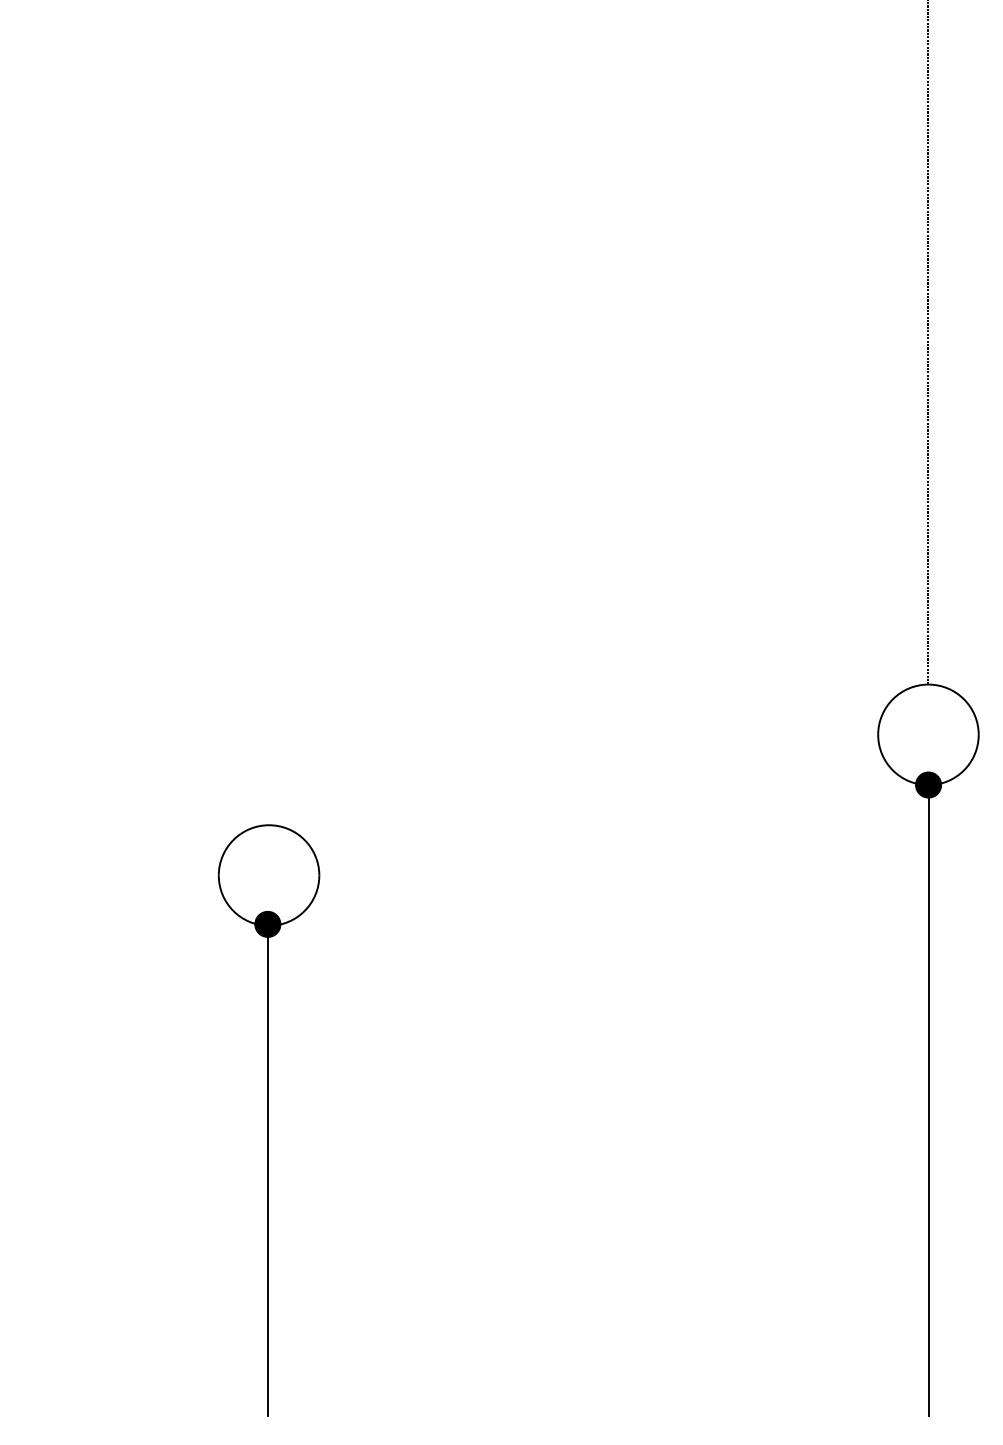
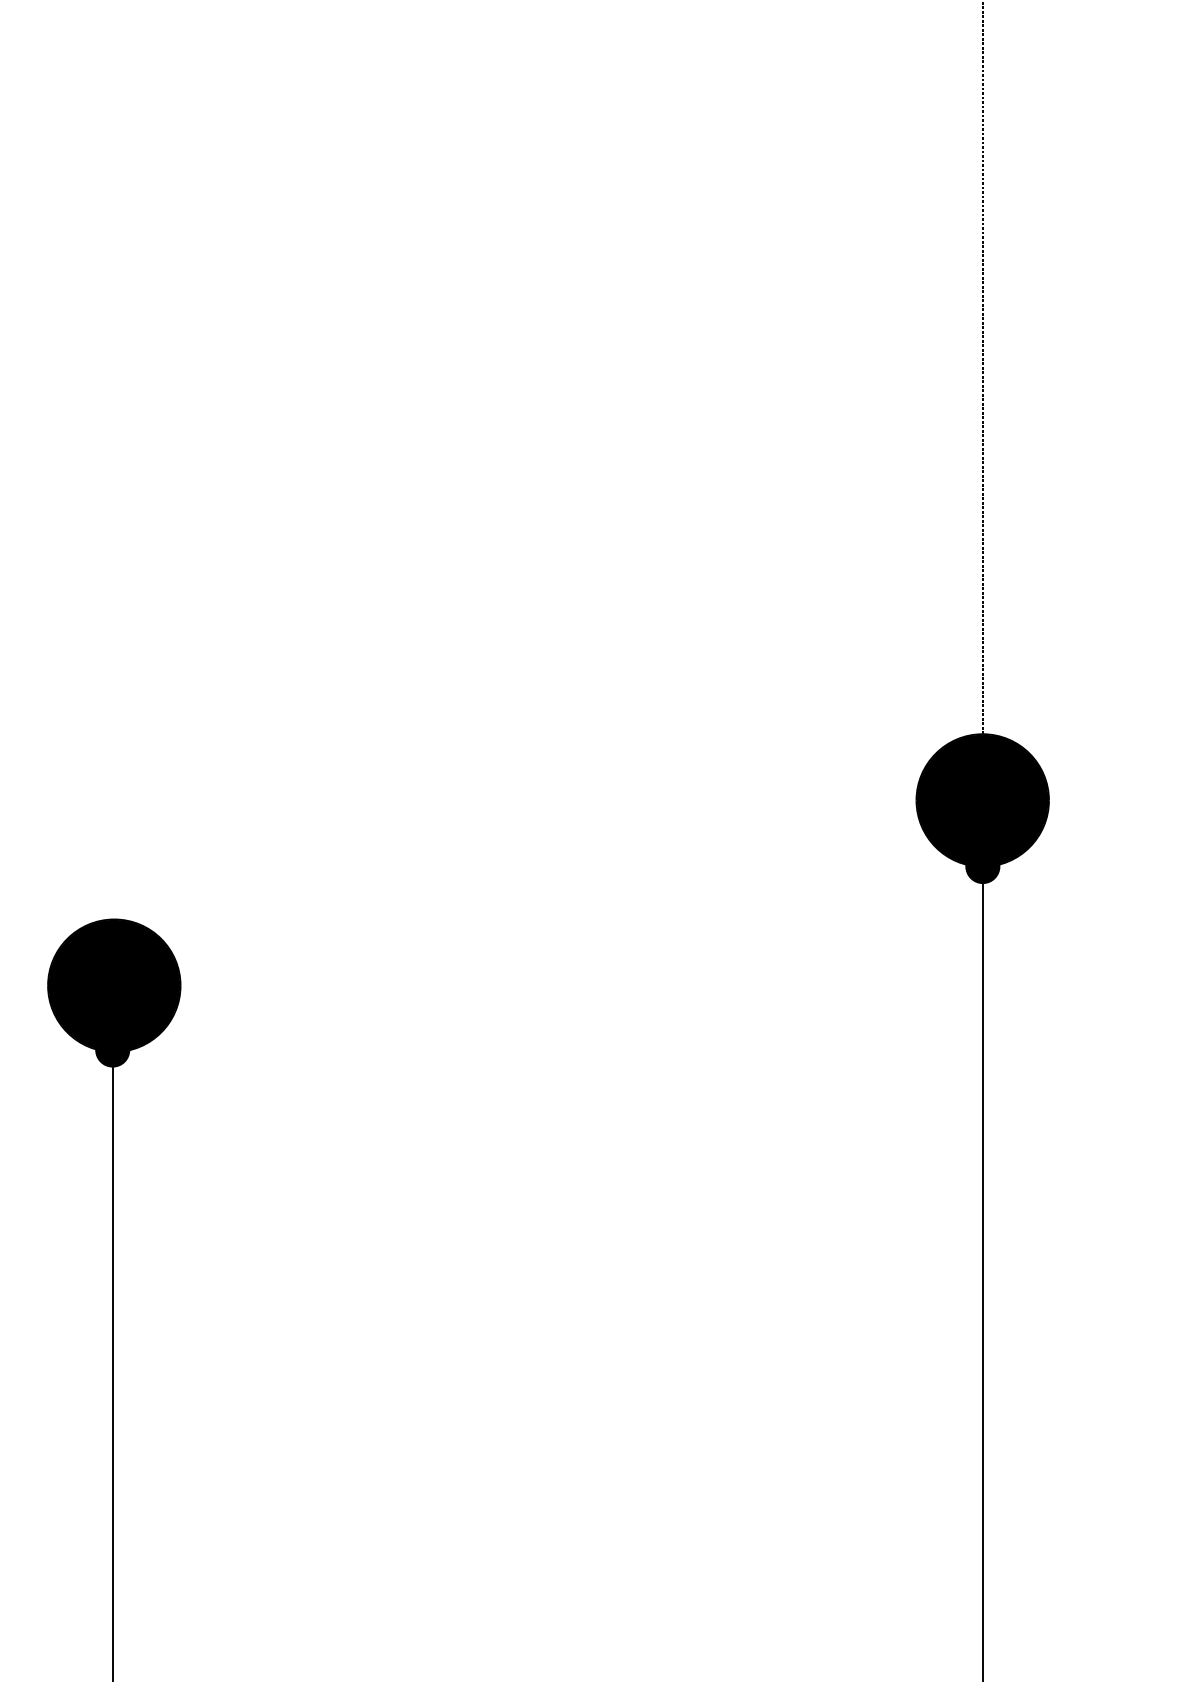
fill: (928, 734) -> (982, 799), added
fill: (268, 875) -> (113, 985), added

